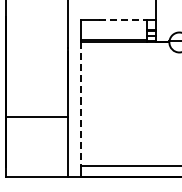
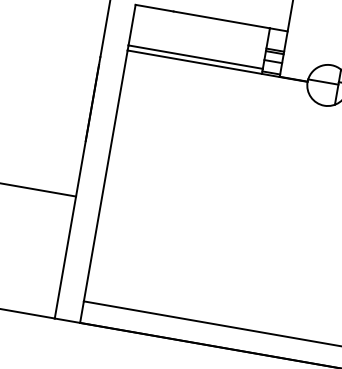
line: (123, 19) -> (222, 19), dashed -> solid
line: (80, 104) -> (105, 176), dashed -> solid

